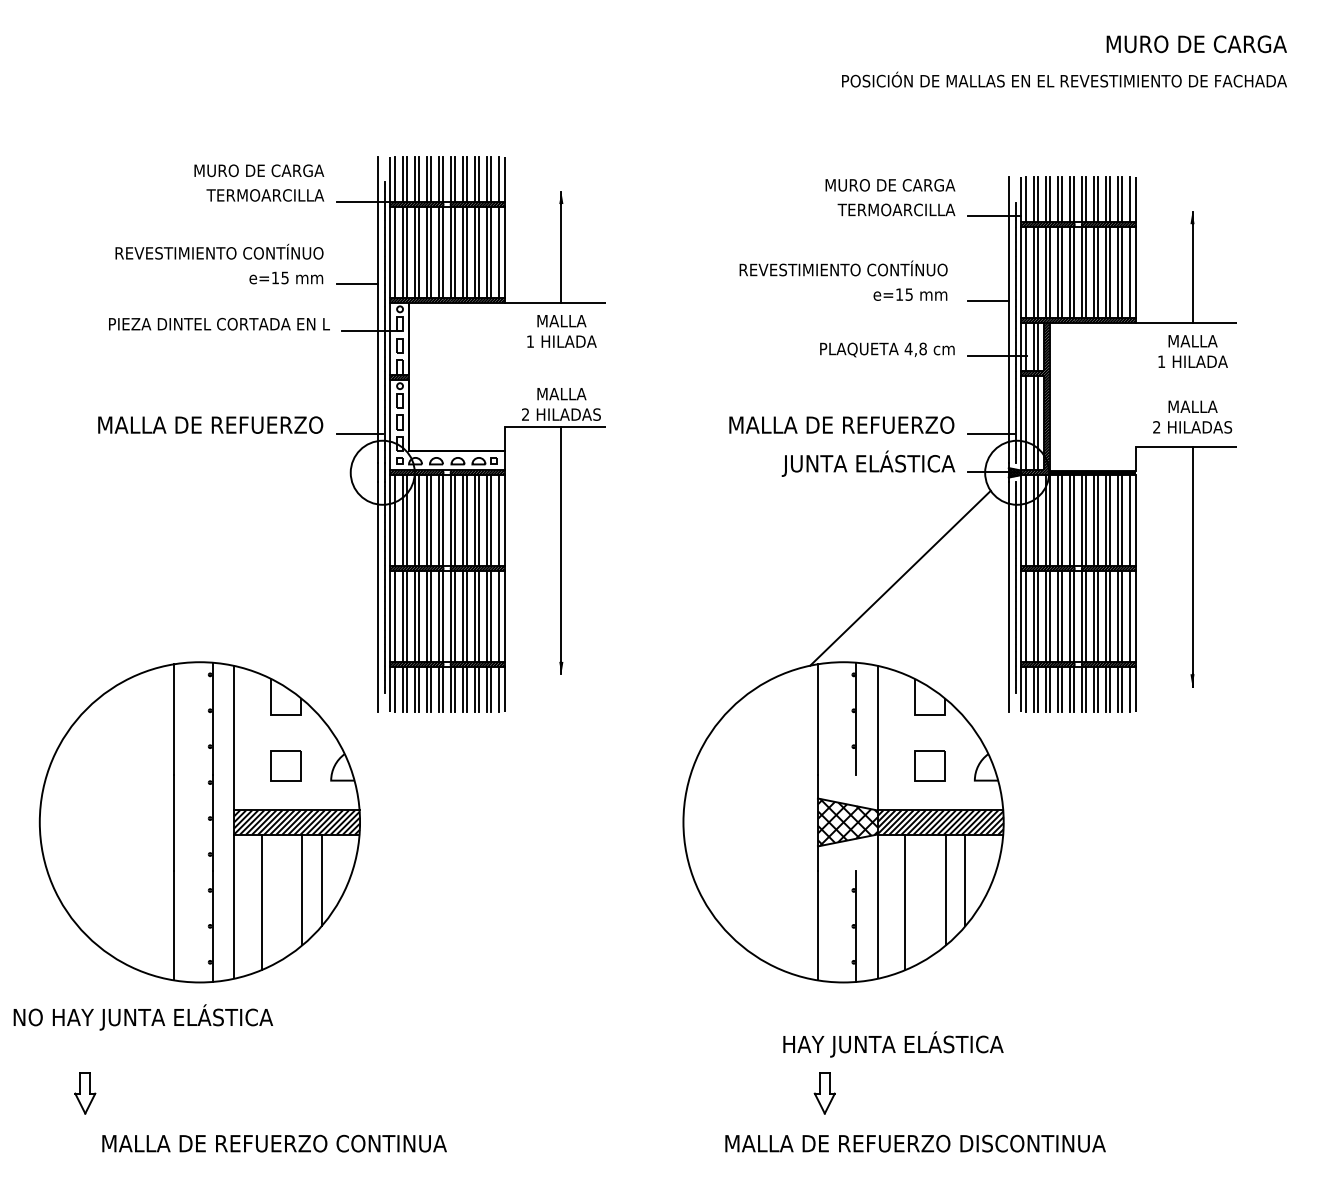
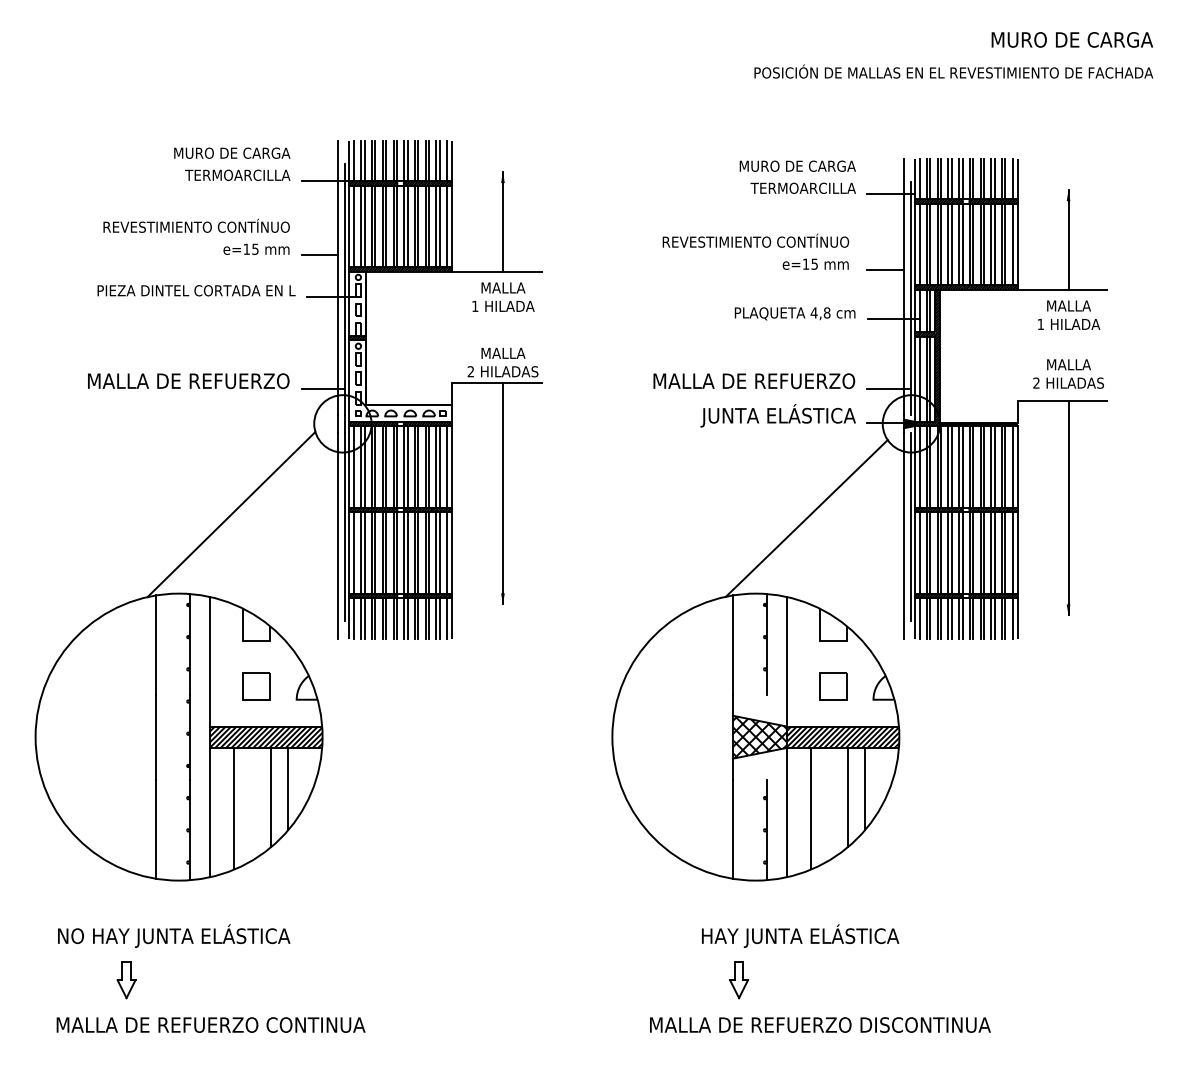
line: (258, 573) -> (231, 514), added
text: (143, 1017) -> (174, 936), moved
part: (85, 1093) -> (126, 980), moved
text: (274, 1143) -> (210, 1024), moved

